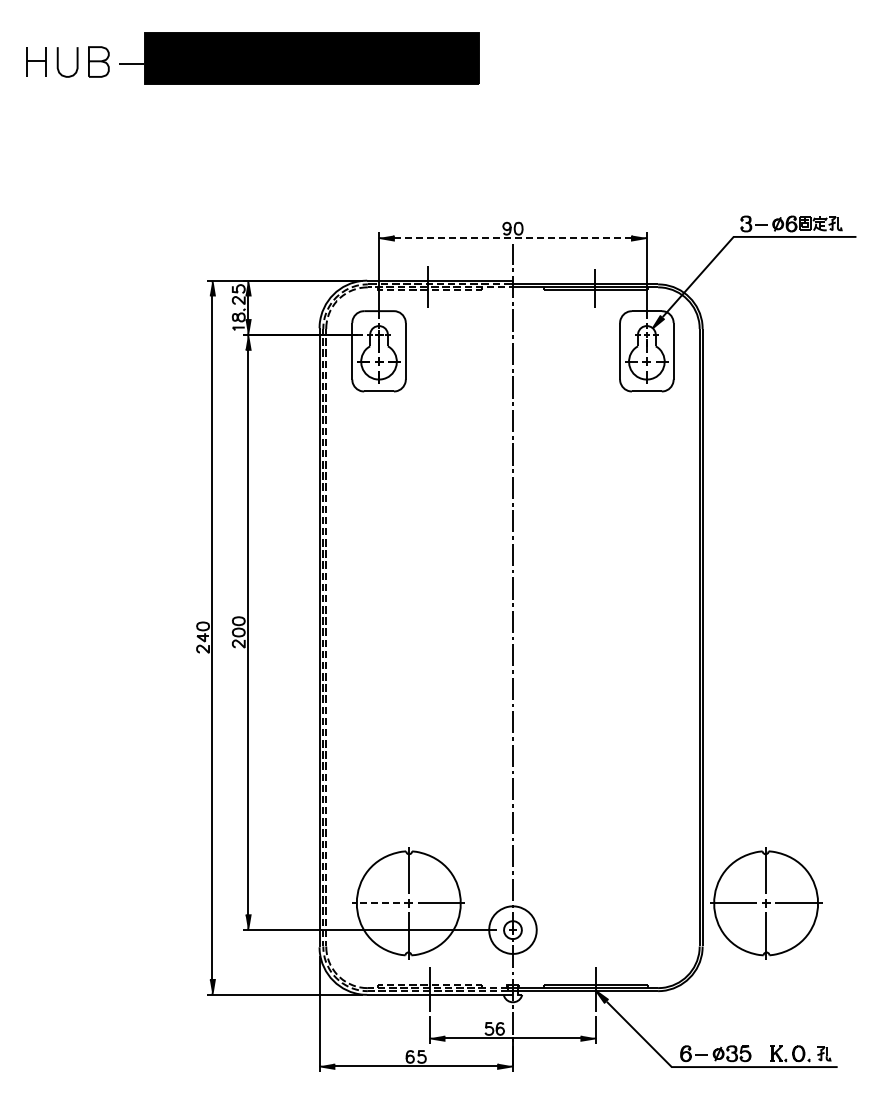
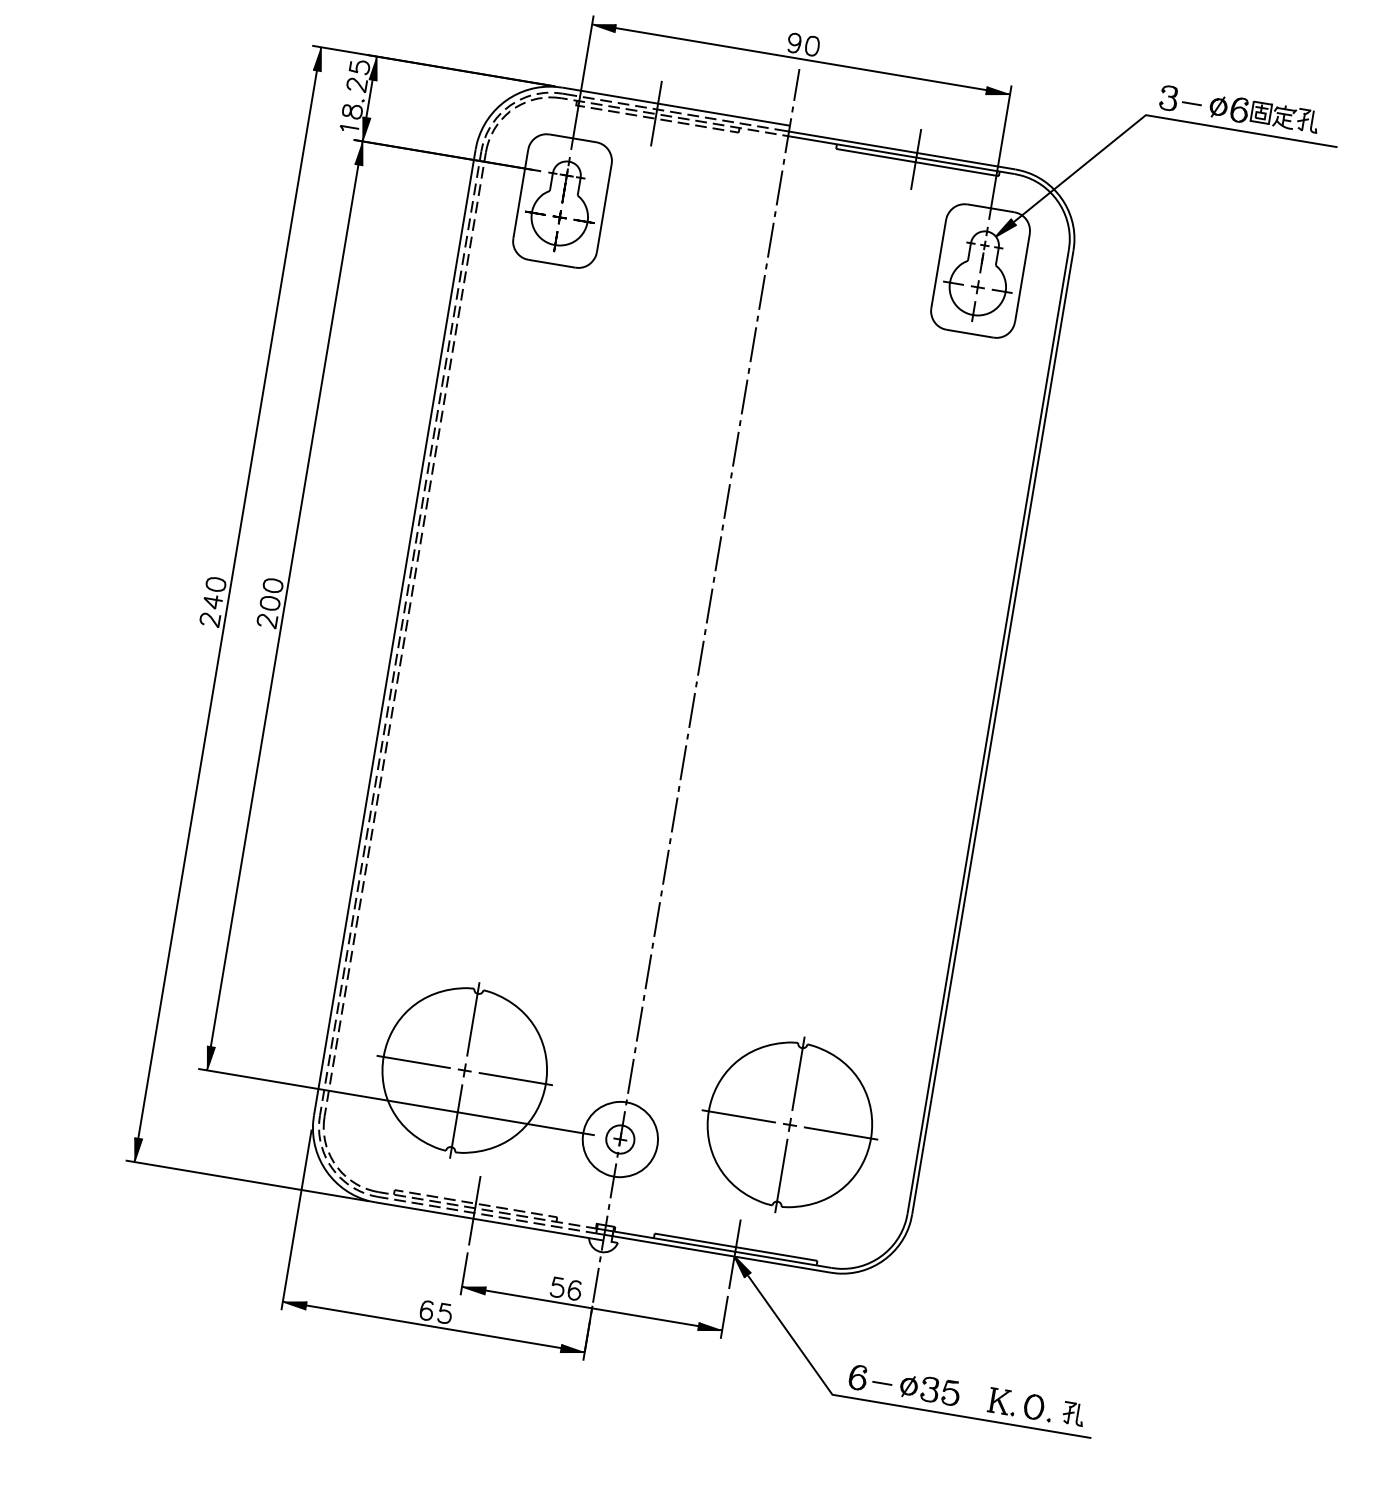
line: (513, 237) -> (802, 58), dashed -> solid
line: (376, 903) -> (414, 1062), dashed -> solid
part: (766, 903) -> (790, 1125), moved

